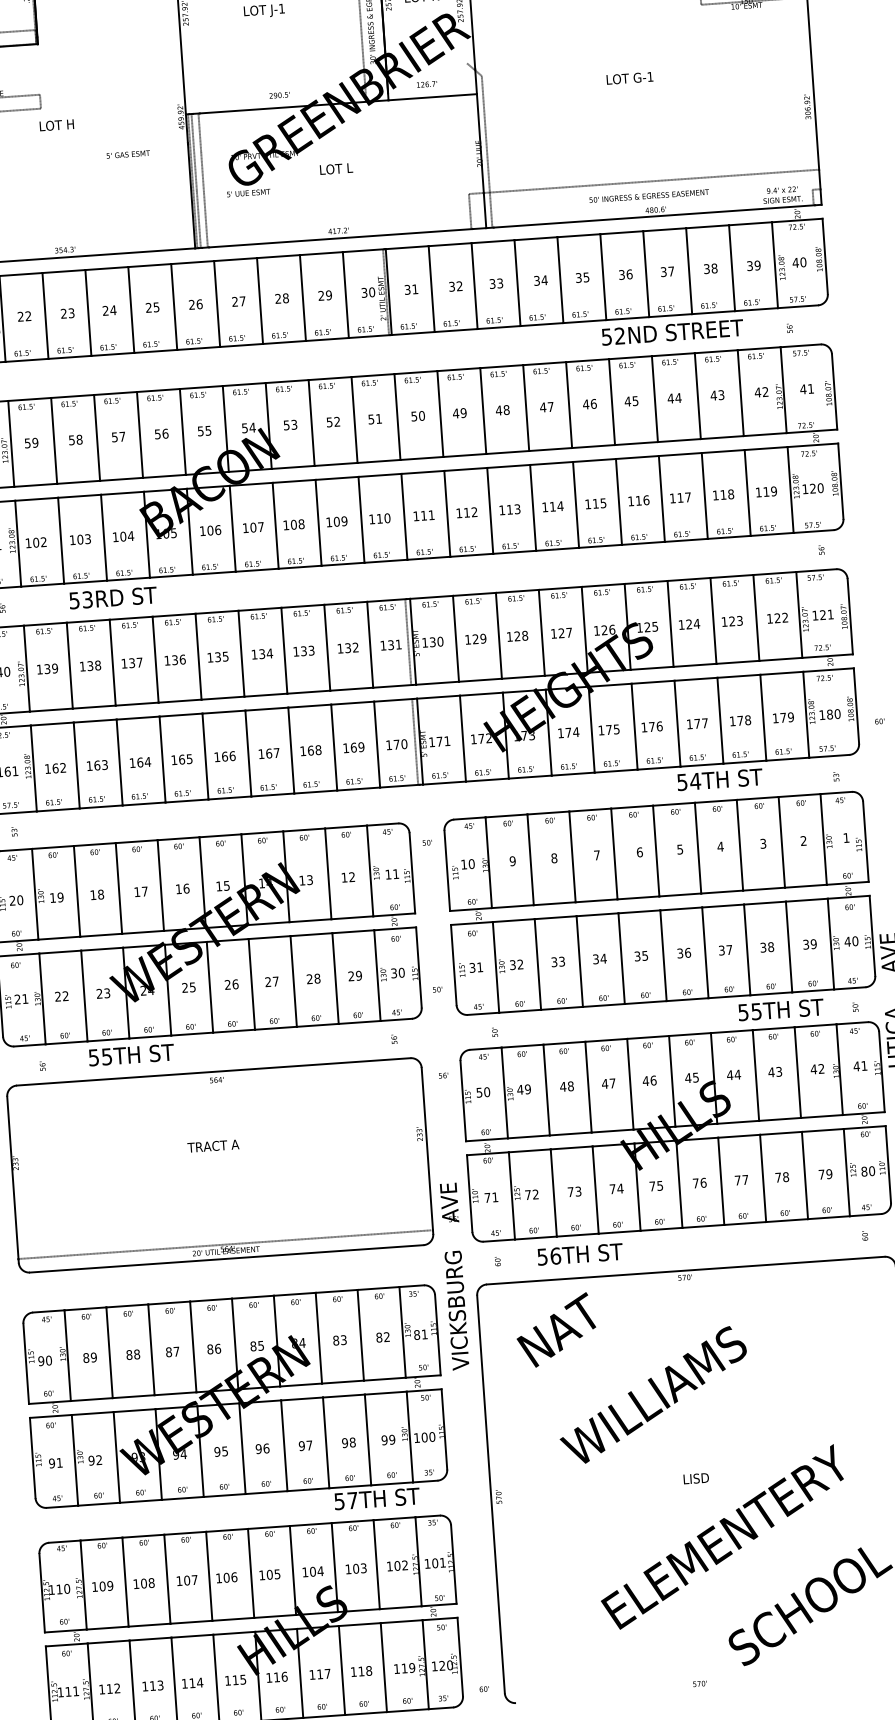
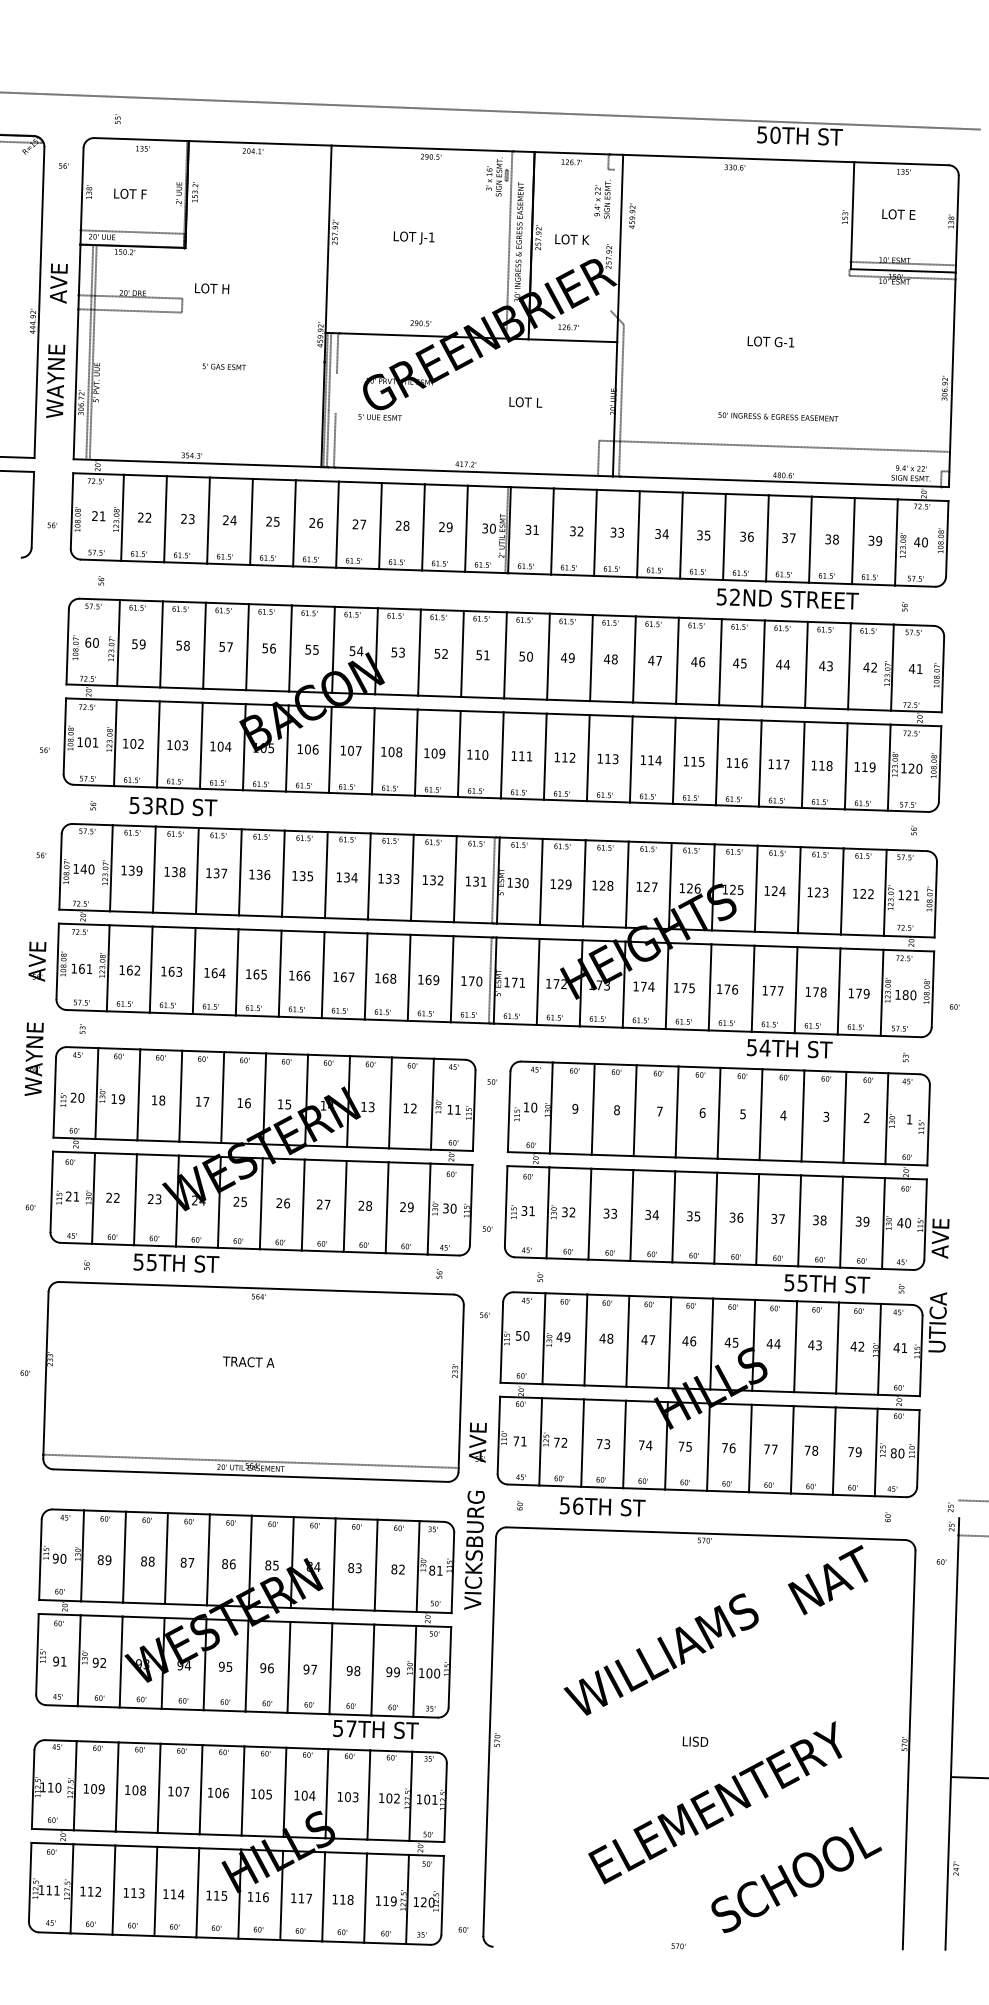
text: (57, 125) -> (212, 288), moved
text: (127, 154) -> (223, 366), moved
text: (336, 169) -> (525, 402), moved
line: (201, 172) -> (335, 392), removed
text: (649, 195) -> (778, 416), moved
text: (113, 597) -> (173, 806), moved
text: (556, 1330) -> (828, 1580), moved

